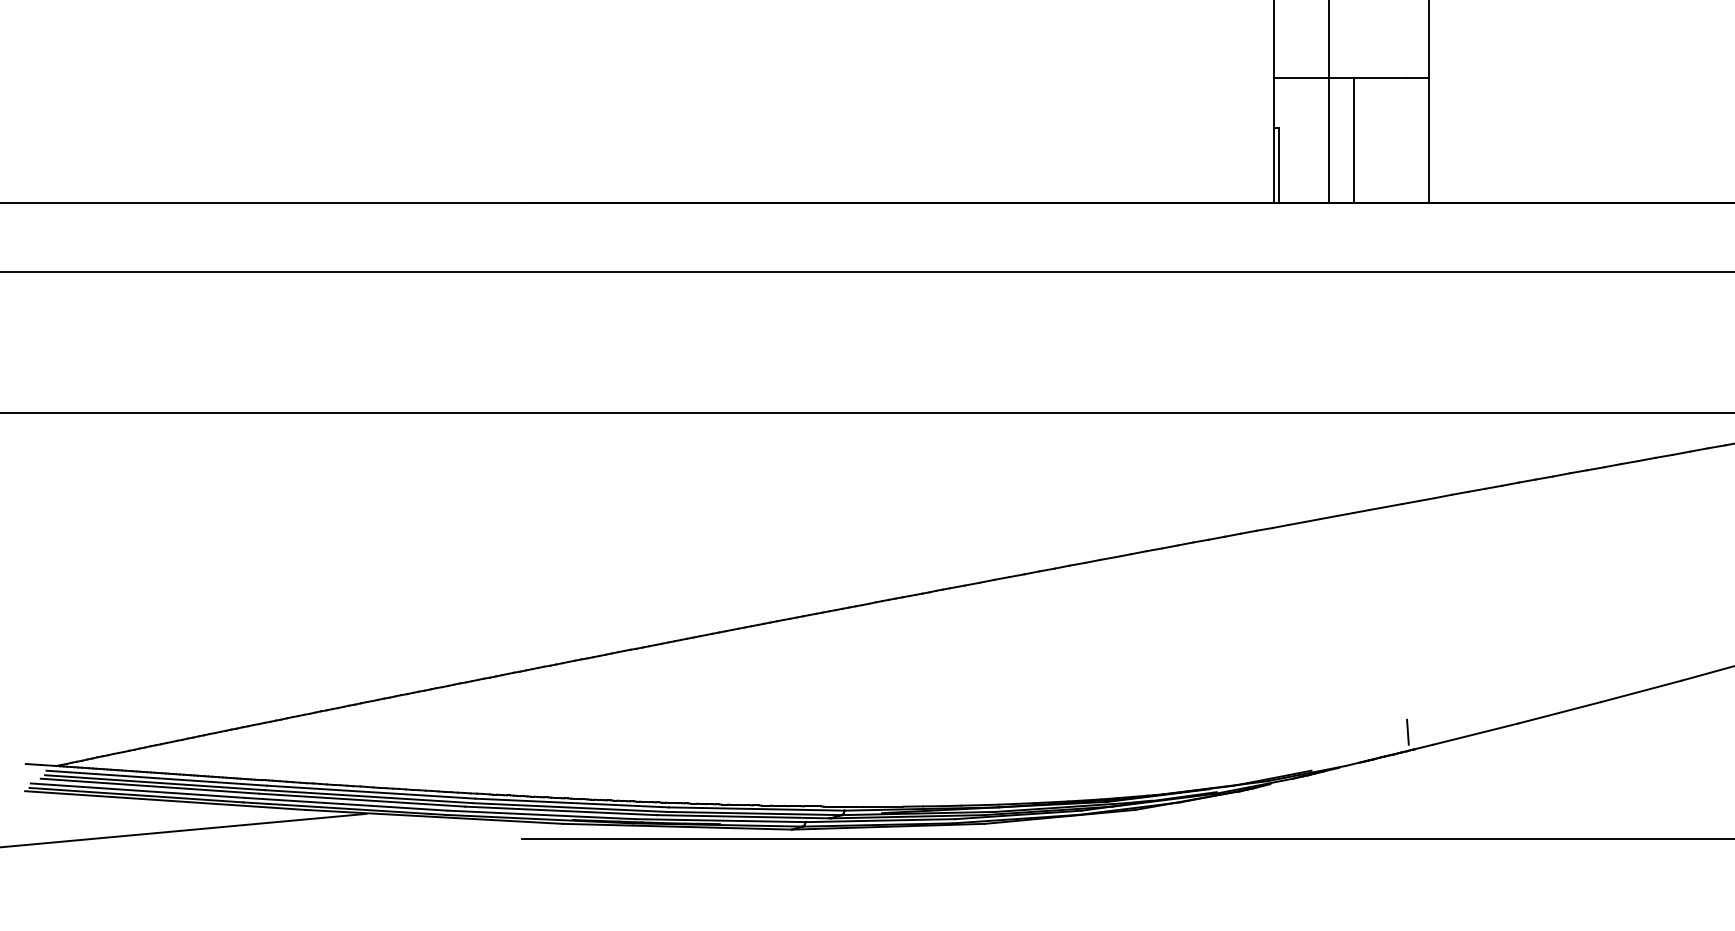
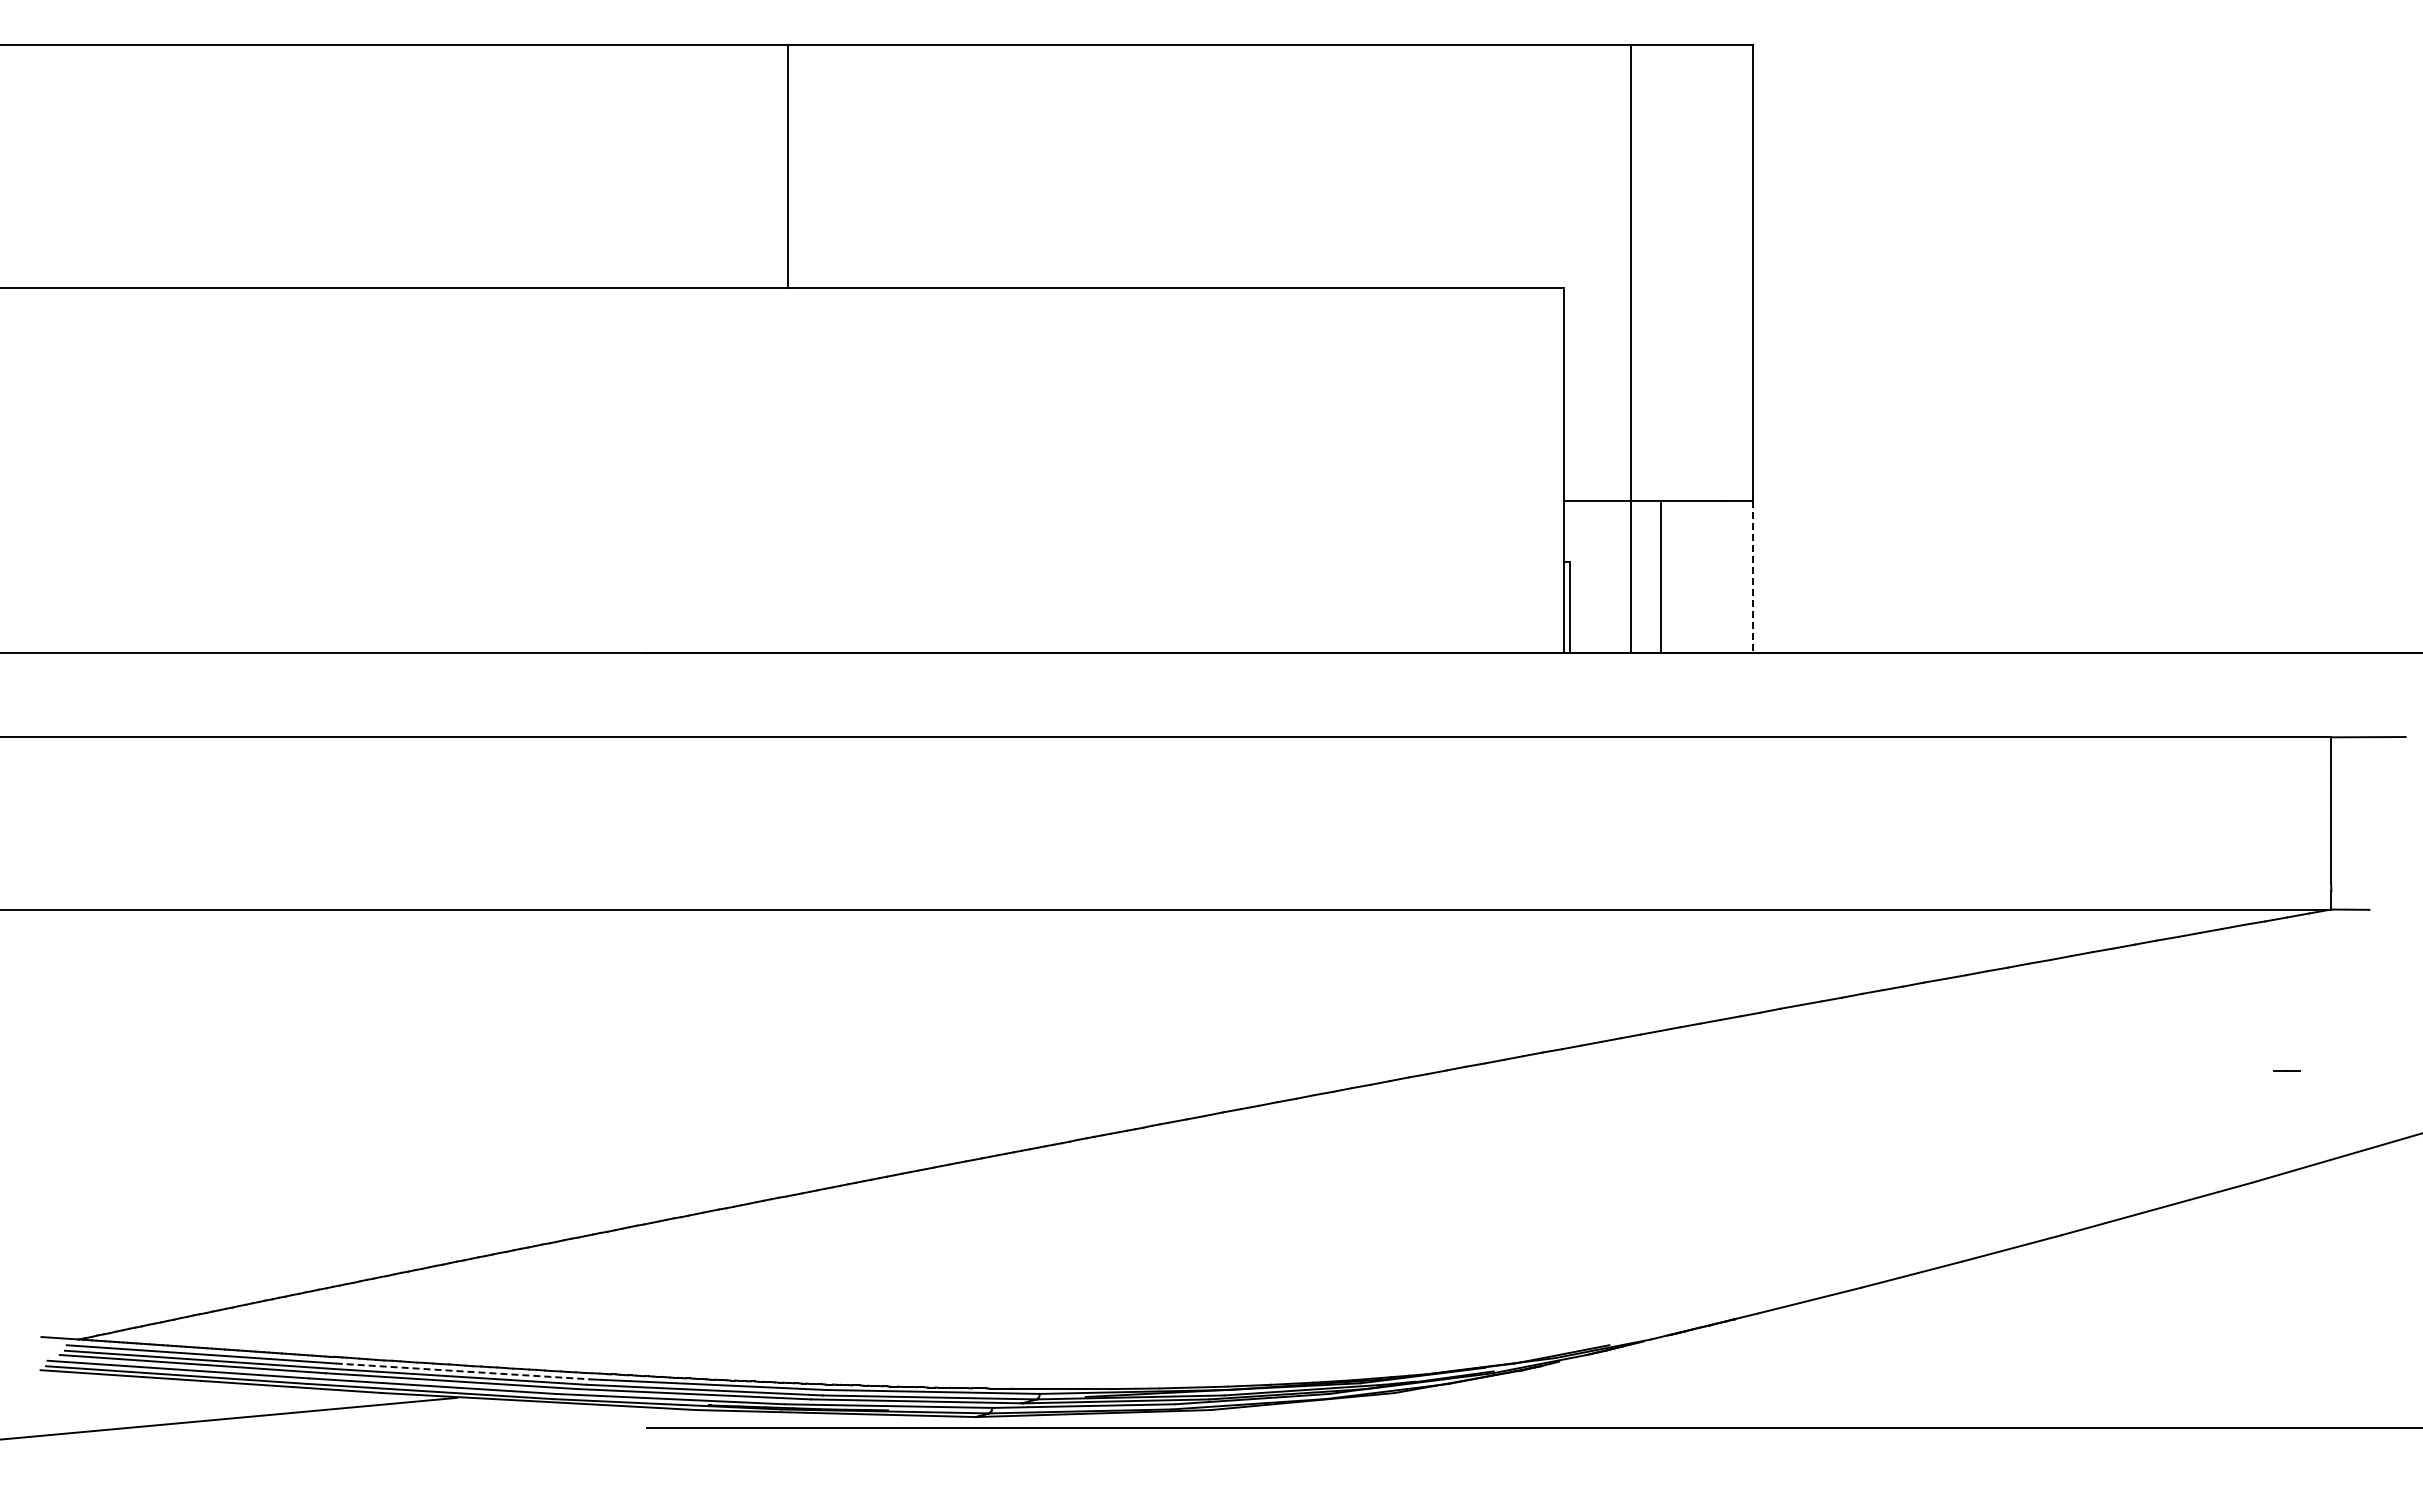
line: (1428, 141) -> (1752, 577), solid -> dashed
line: (1407, 732) -> (1726, 1298), removed
line: (371, 792) -> (463, 1371), solid -> dashed

